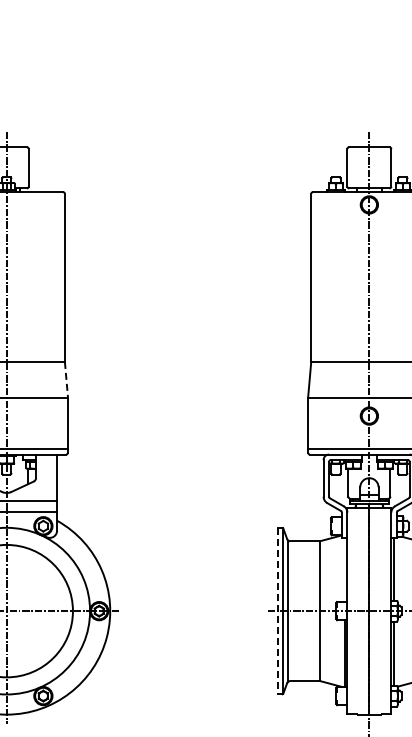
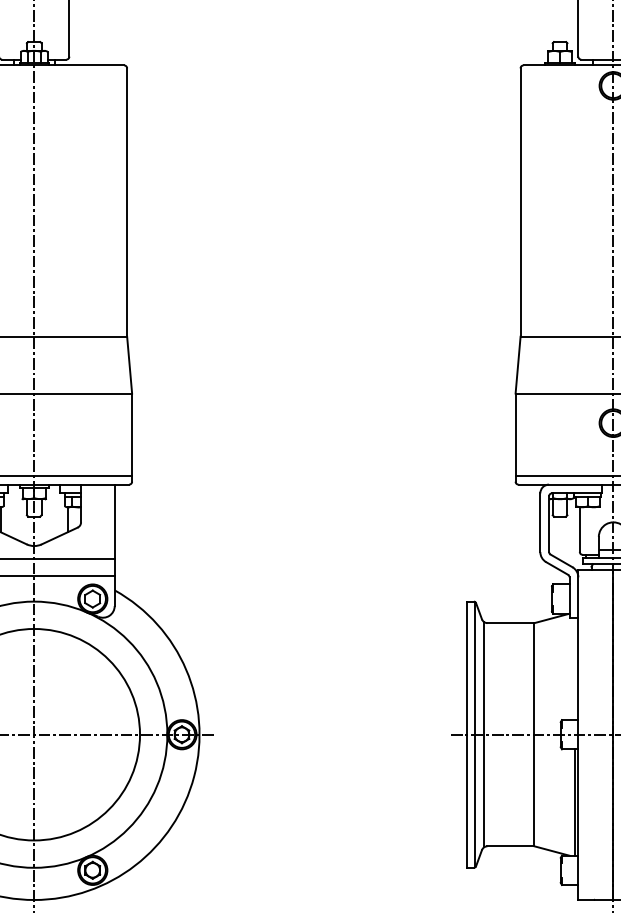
line: (66, 379) -> (129, 364), dashed -> solid
line: (277, 611) -> (466, 735), dashed -> solid

